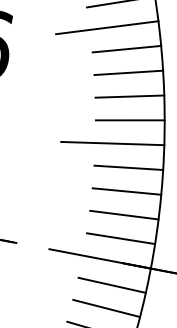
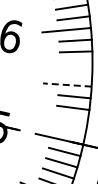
line: (130, 97) -> (76, 63), removed
line: (129, 118) -> (75, 73), removed
line: (110, 144) -> (66, 85), solid -> dashed
line: (123, 214) -> (71, 118), removed
line: (120, 237) -> (69, 129), removed

